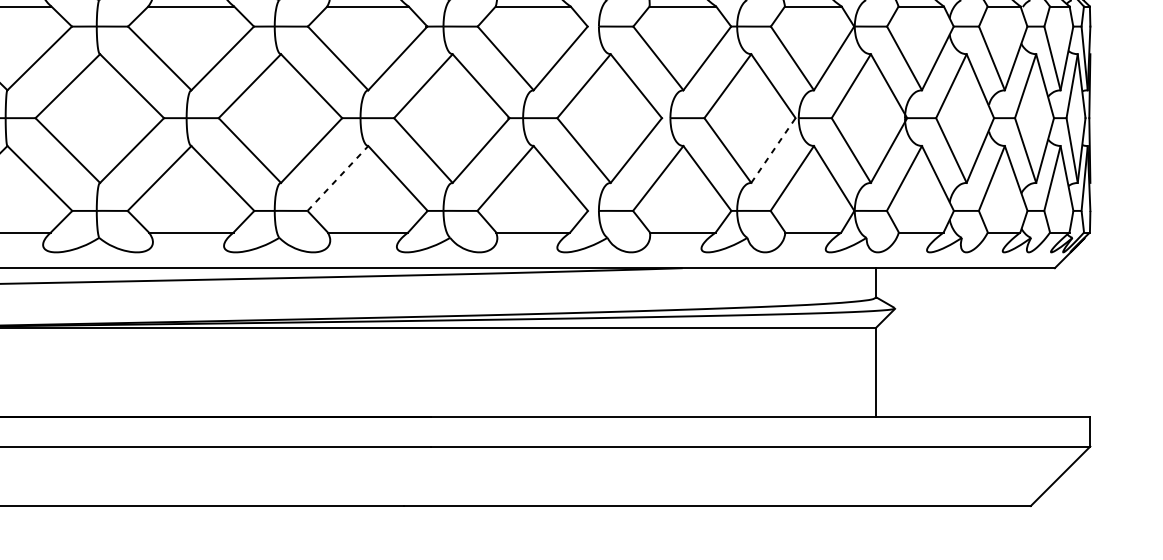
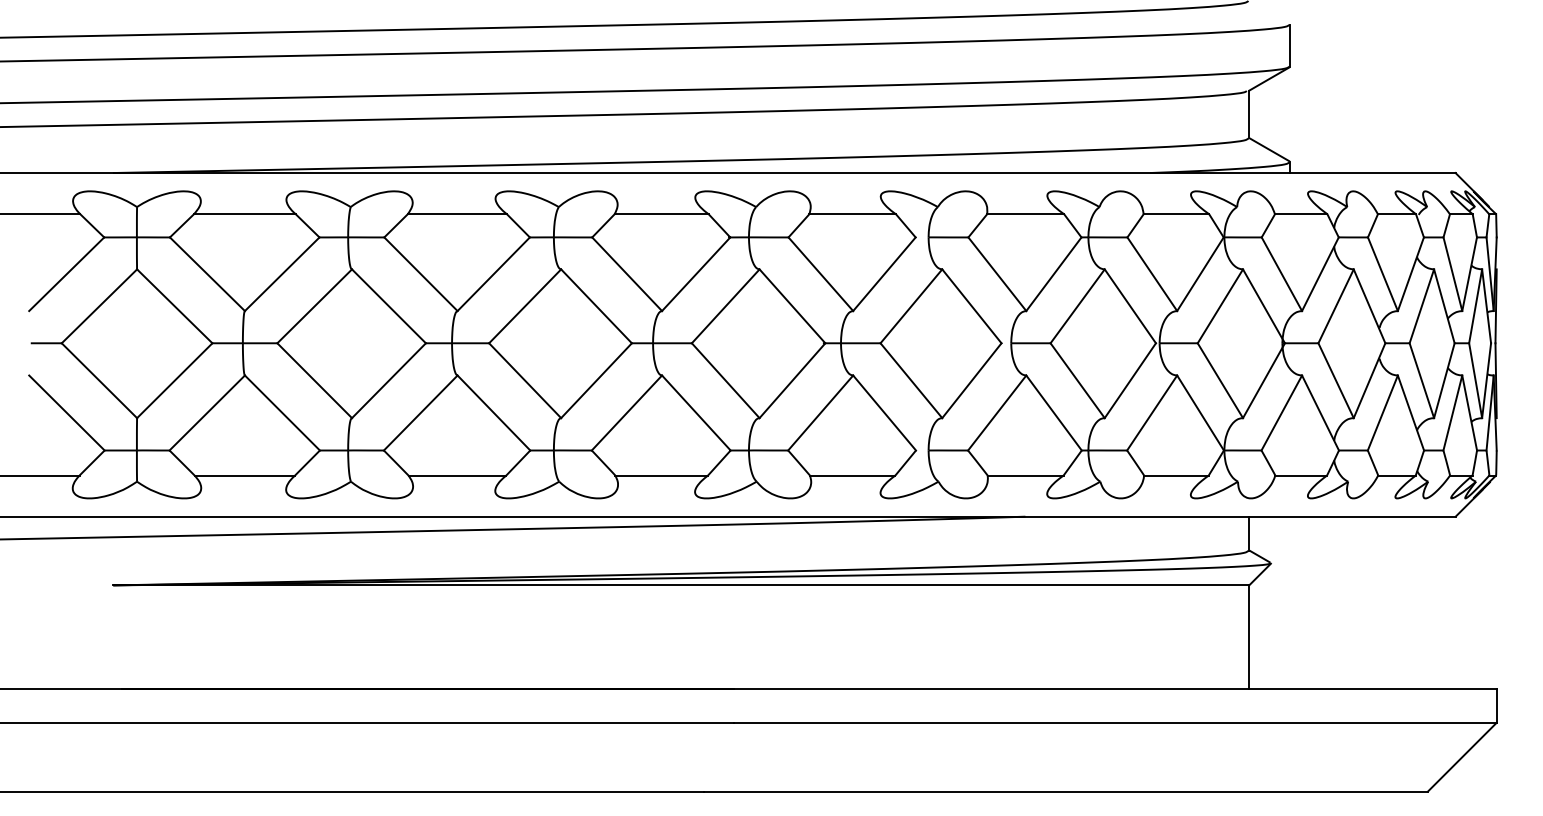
line: (773, 150) -> (1130, 380), dashed -> solid
line: (338, 178) -> (627, 412), dashed -> solid

